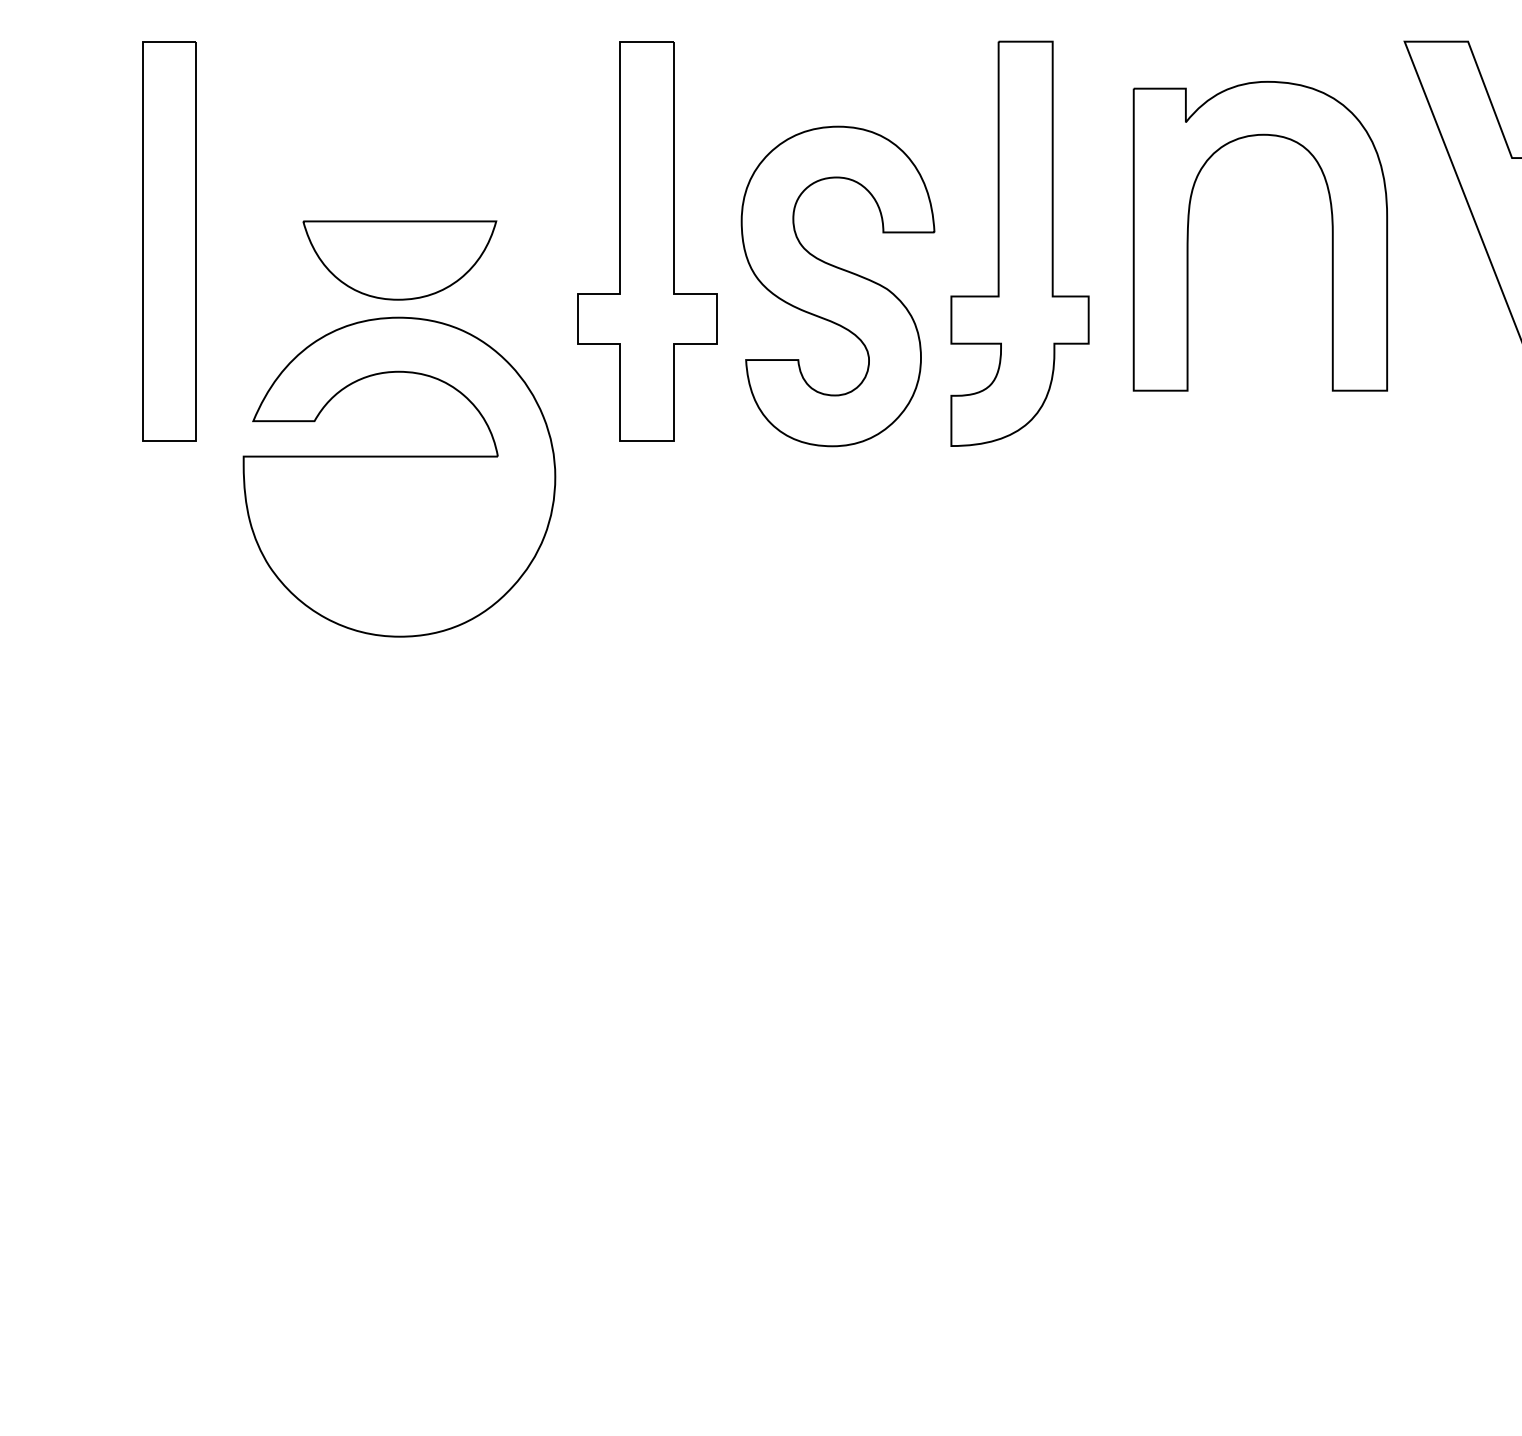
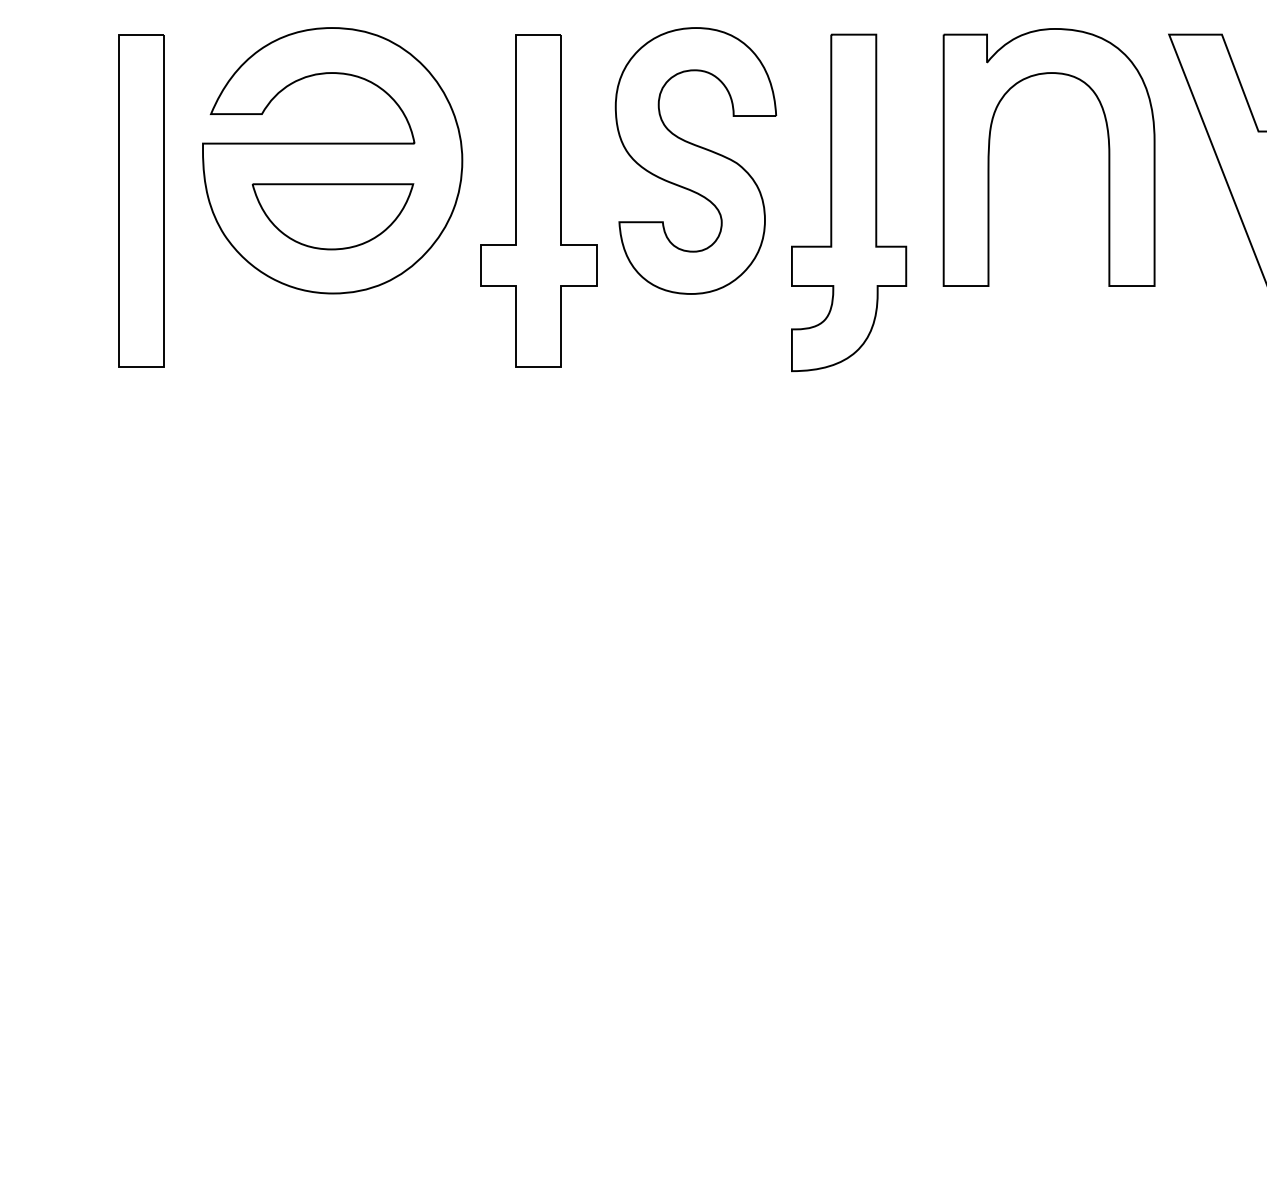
part: (1331, 236) -> (1108, 157), moved
part: (837, 286) -> (695, 161), moved
part: (399, 476) -> (332, 160), moved

